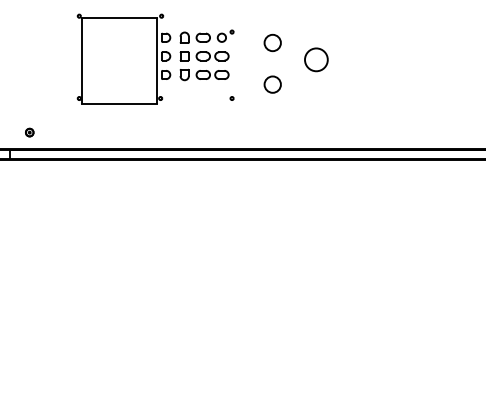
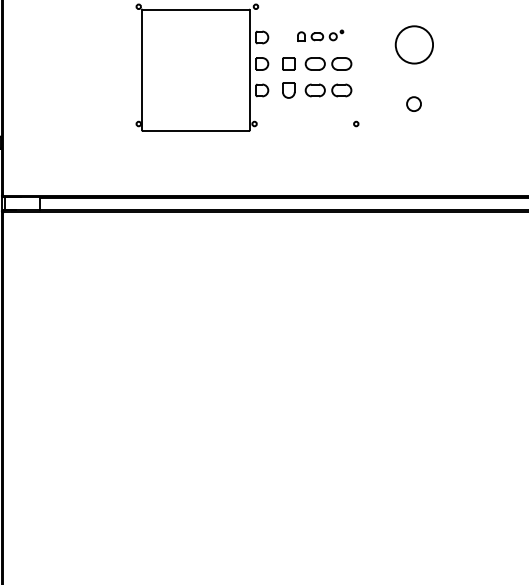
part: (206, 36) -> (319, 35), size x0.6
circle: (272, 42) -> (413, 44), size x1.6
circle: (316, 59) -> (476, 68), removed
circle: (272, 84) -> (413, 104), size x0.6
part: (29, 132) -> (67, 172), removed

